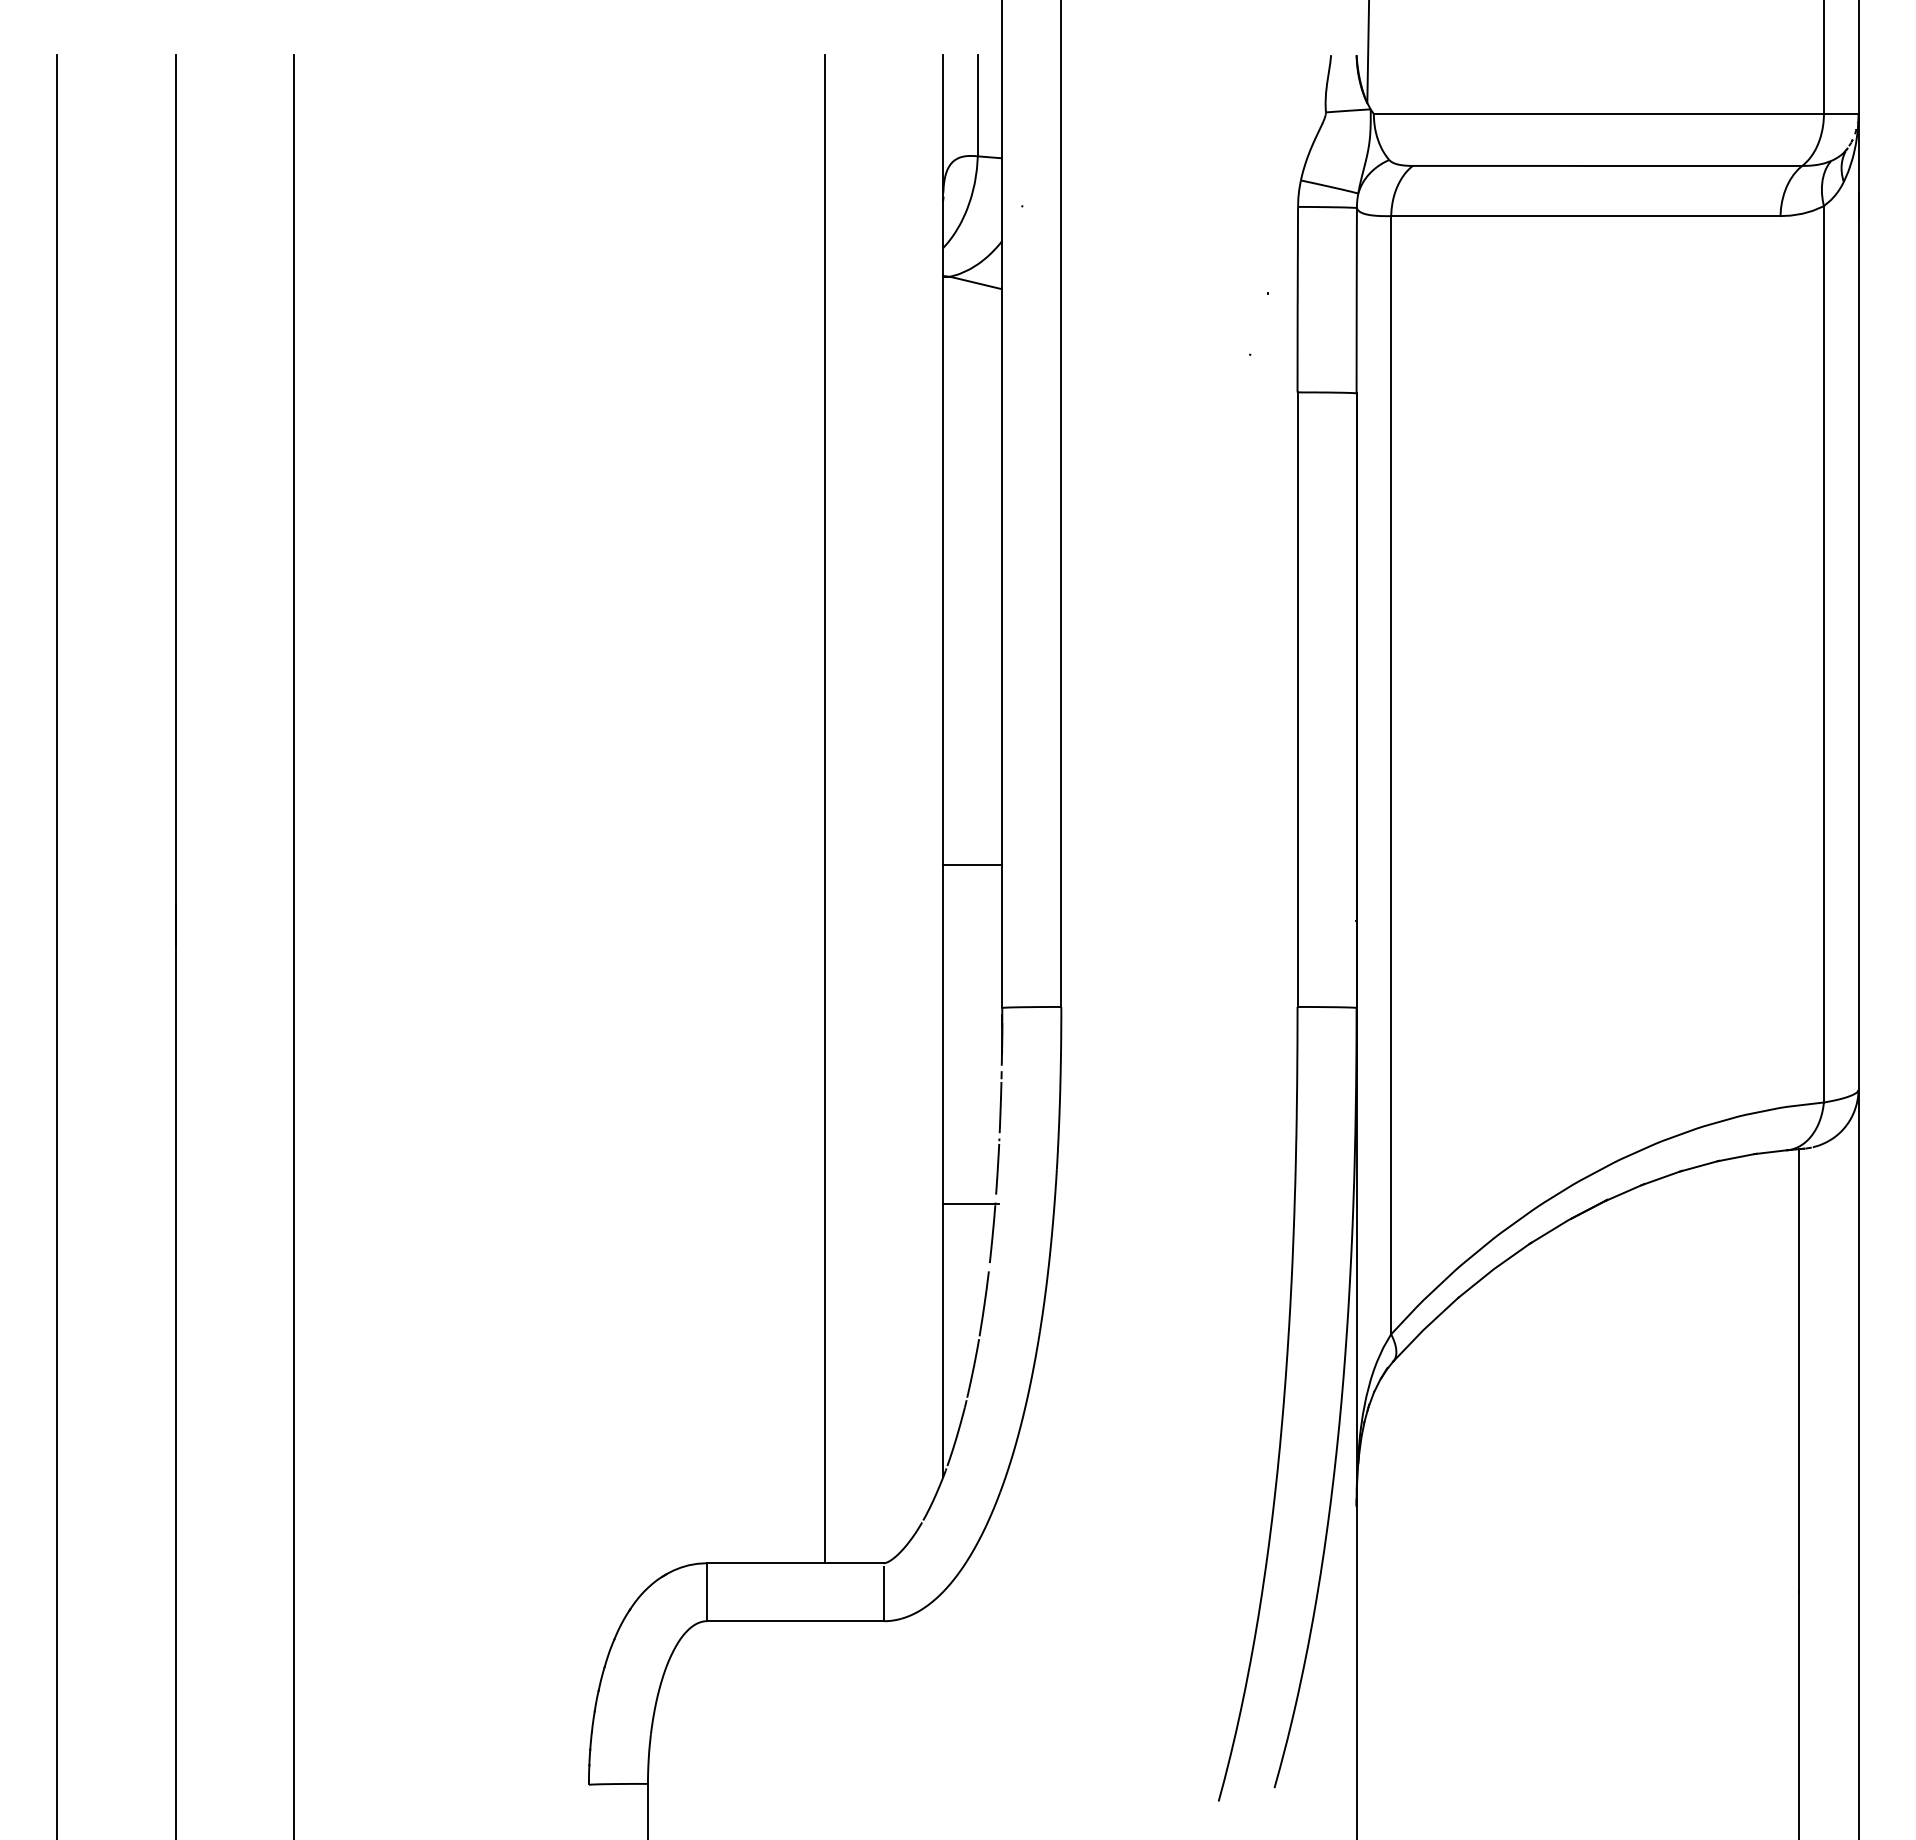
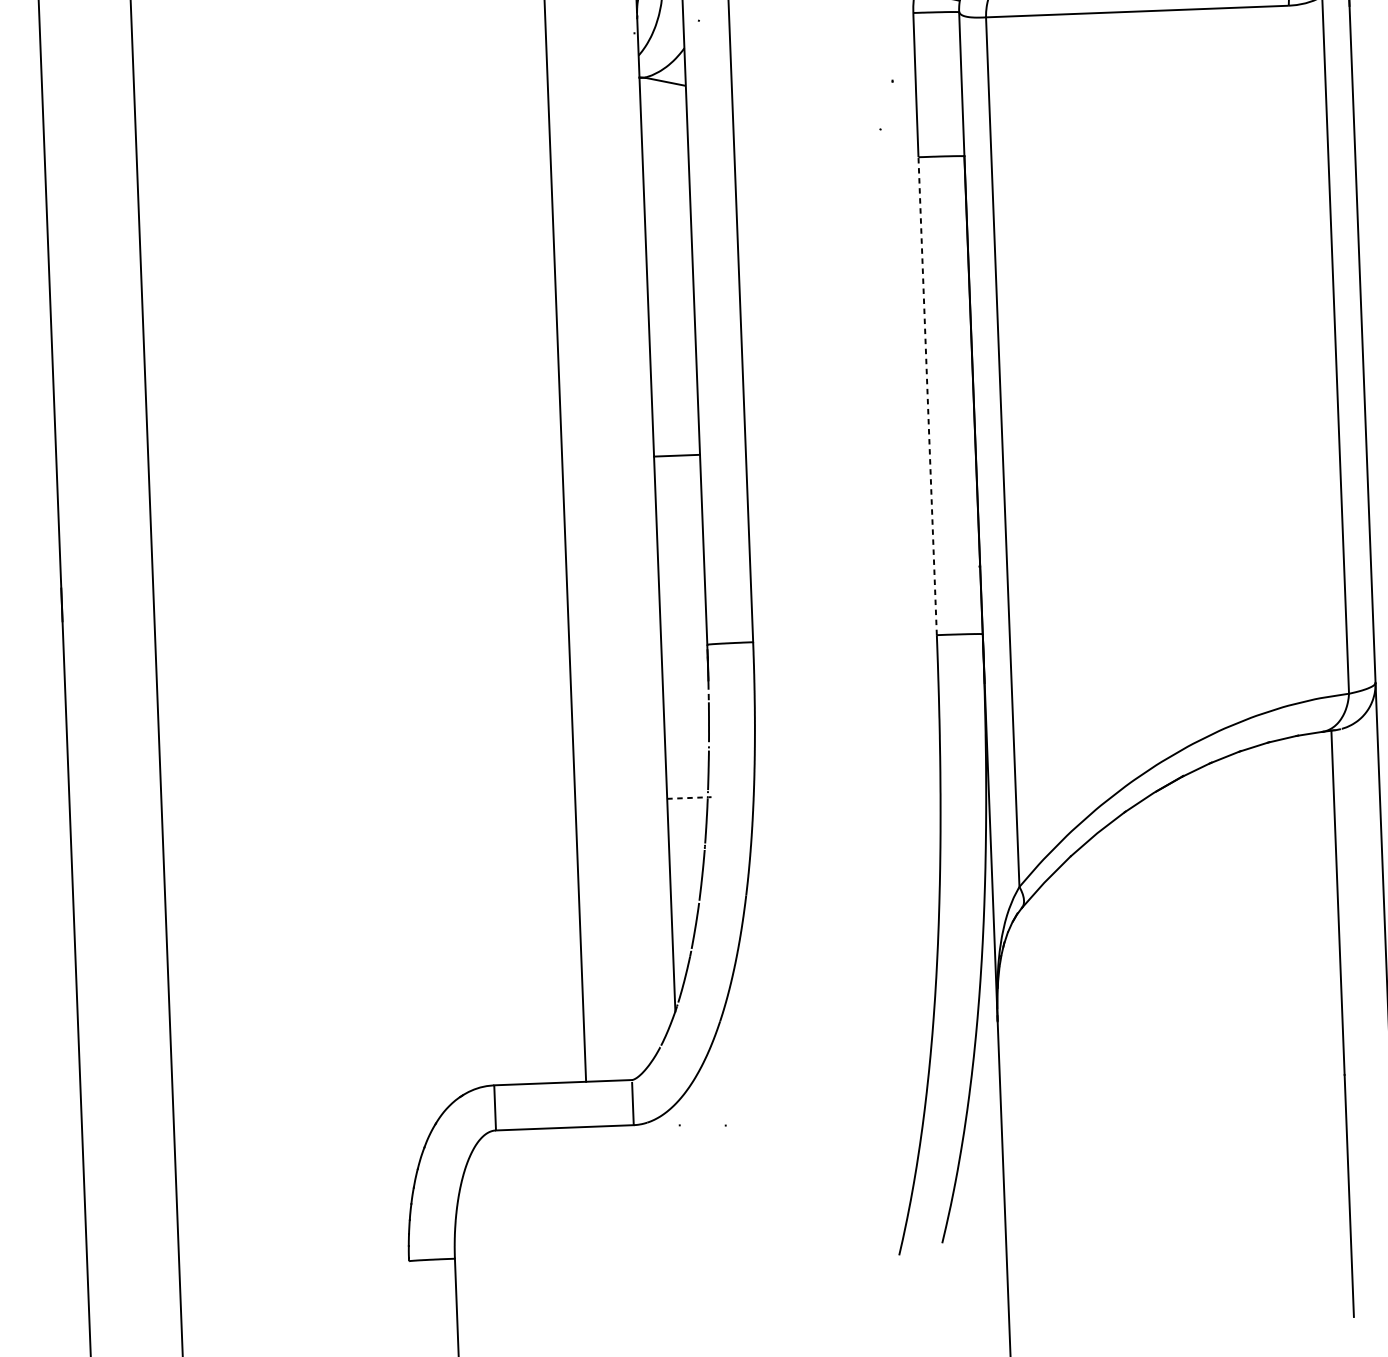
line: (1297, 699) -> (927, 396), solid -> dashed
line: (972, 864) -> (676, 455), moved
line: (969, 1203) -> (687, 797), solid -> dashed

